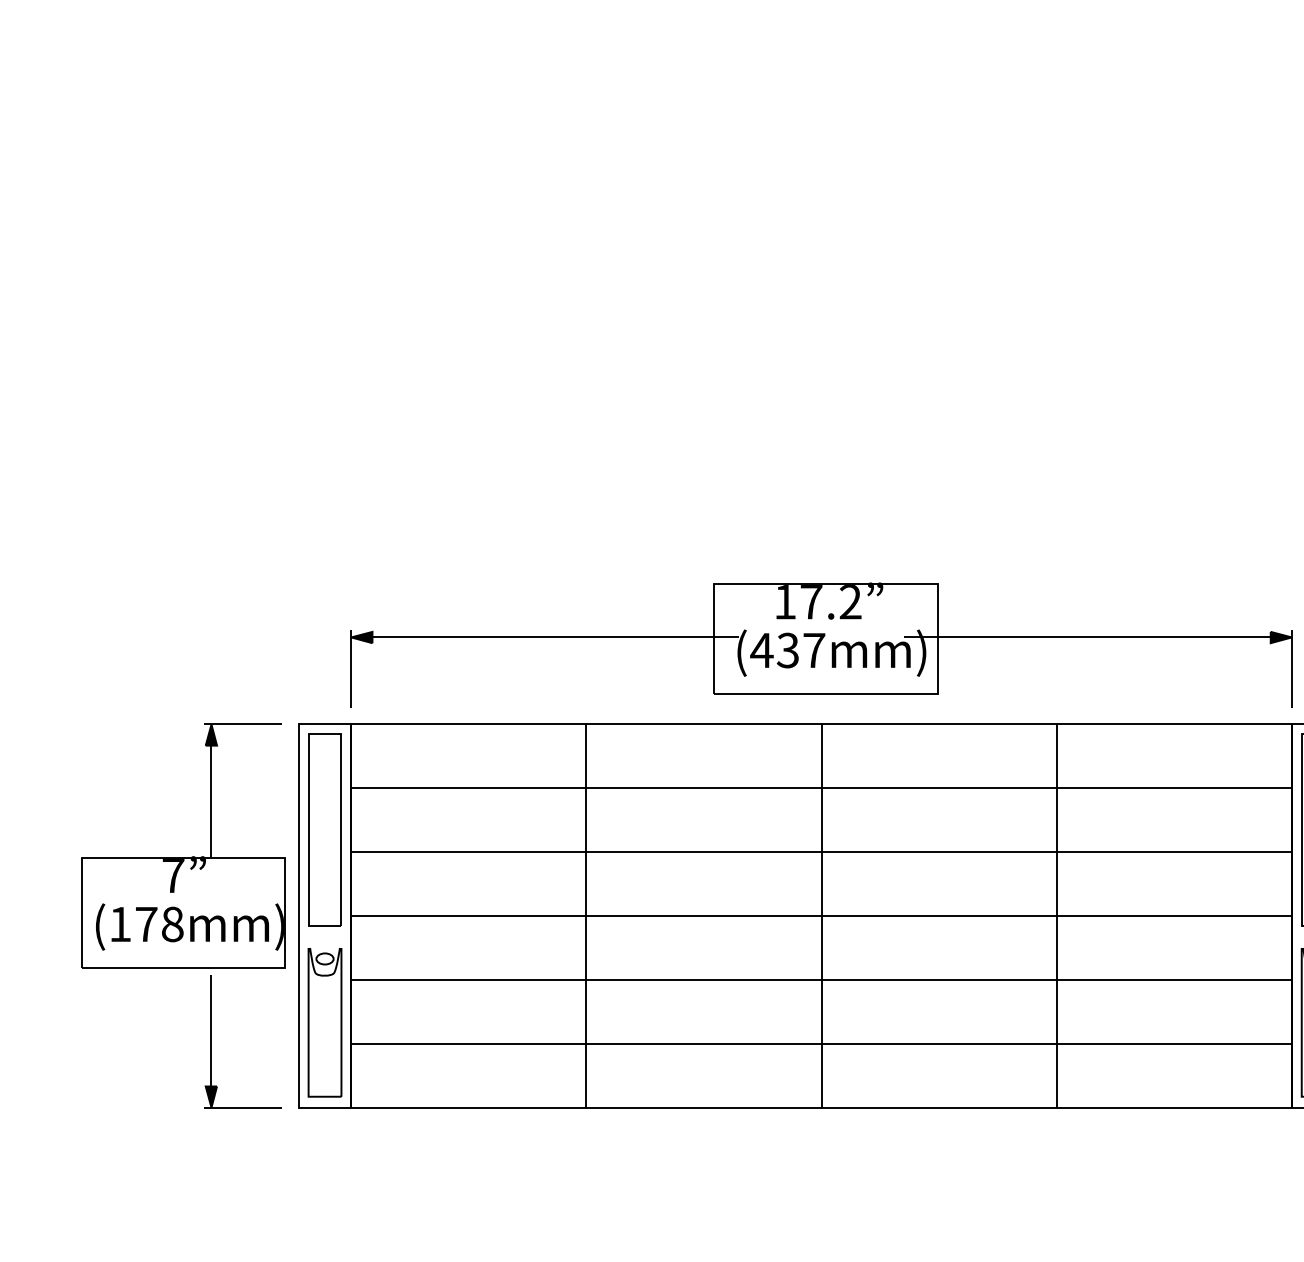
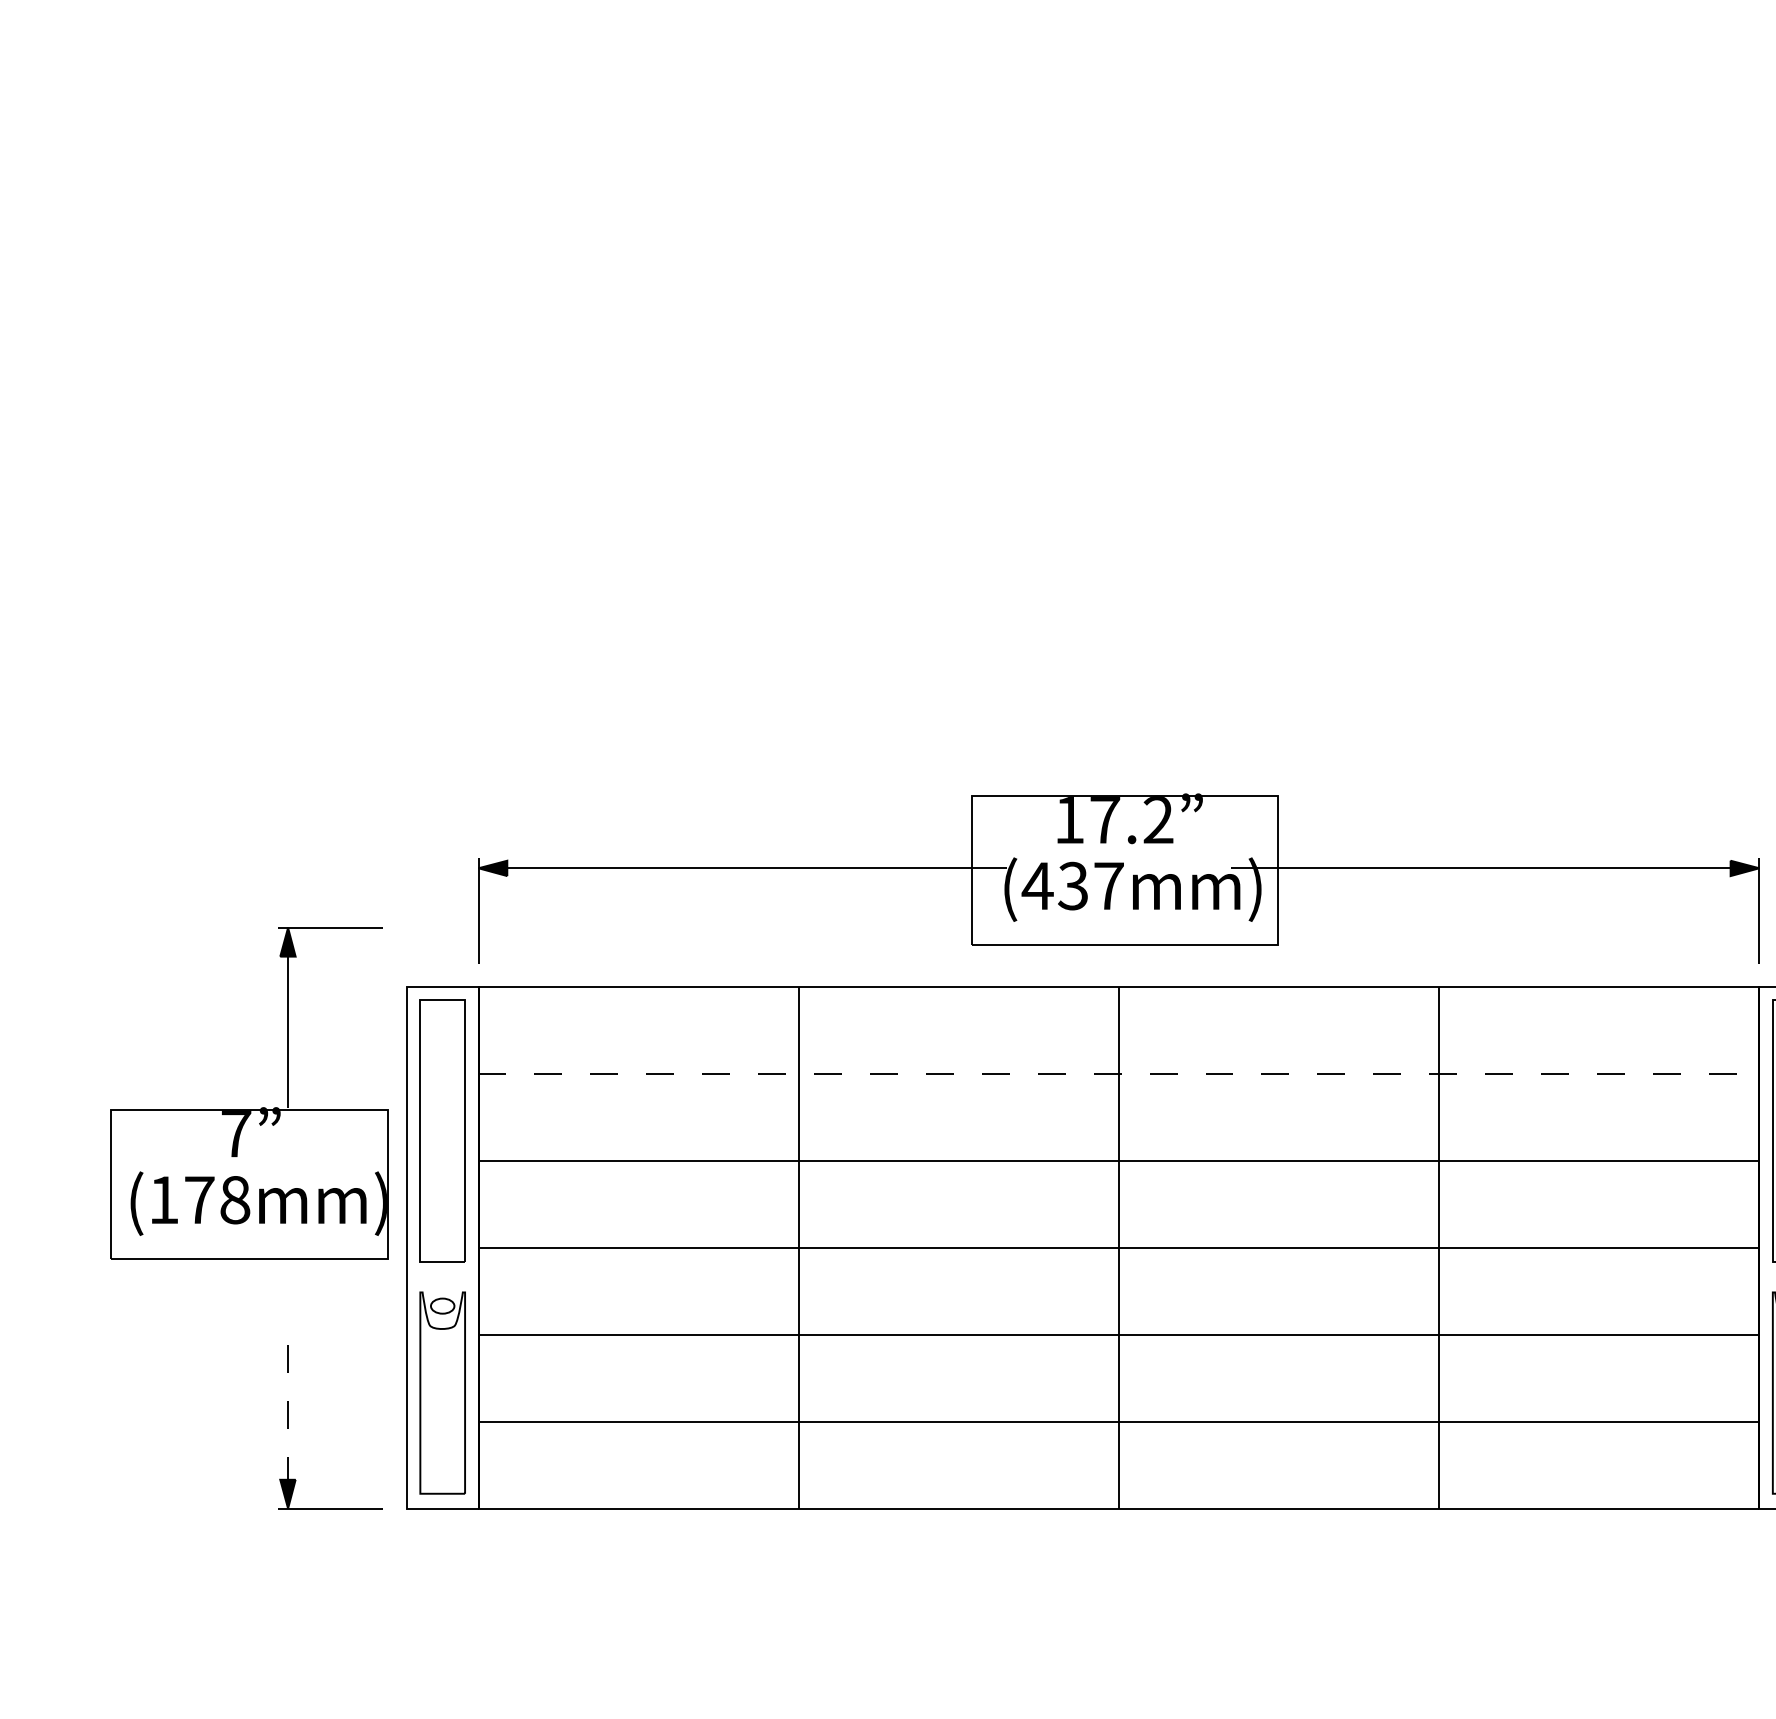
line: (821, 788) -> (1119, 1073), solid -> dashed
part: (183, 857) -> (249, 1109), moved
line: (211, 1032) -> (288, 1406), solid -> dashed

